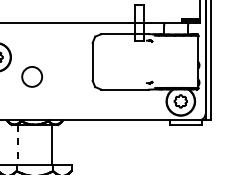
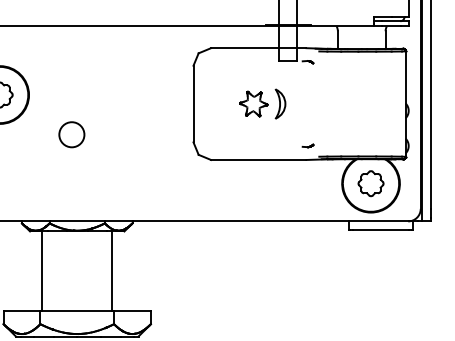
part: (126, 61) -> (261, 103), added
circle: (32, 77) -> (72, 135), size x0.62
line: (17, 144) -> (42, 270), dashed -> solid

